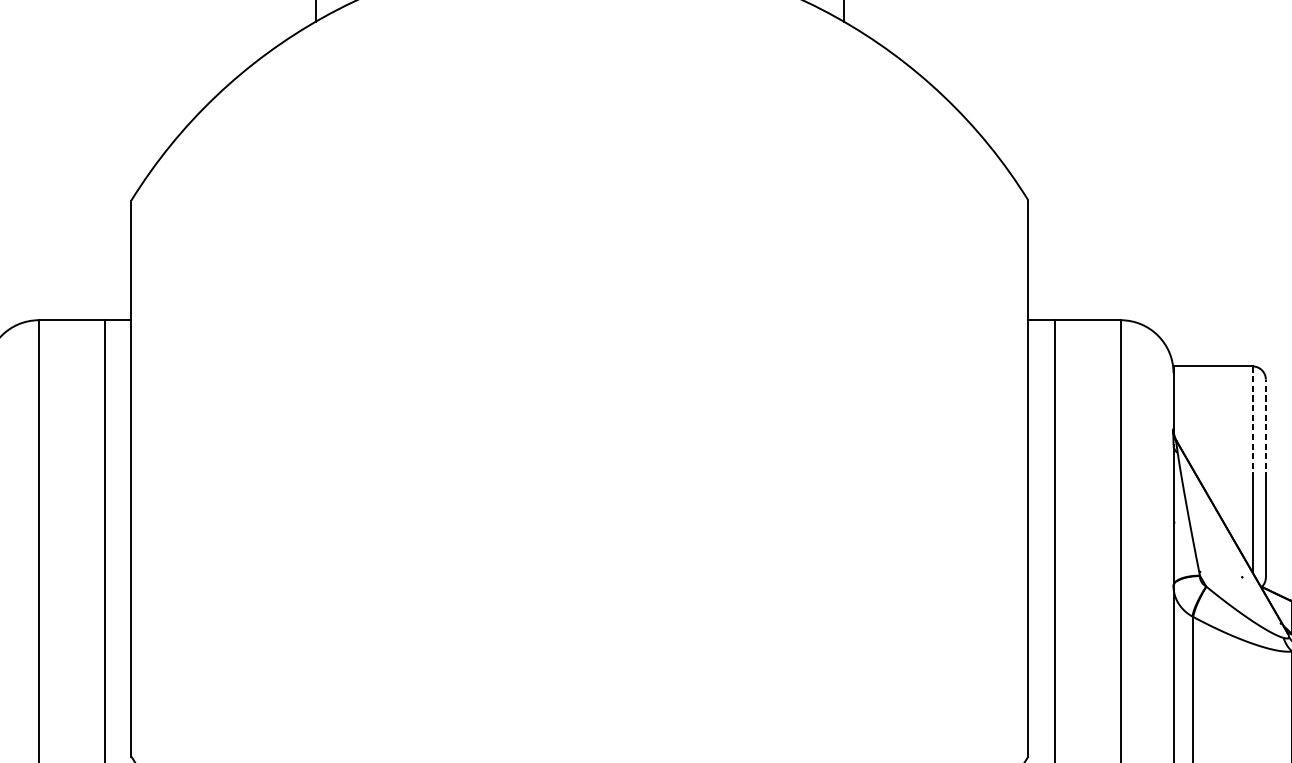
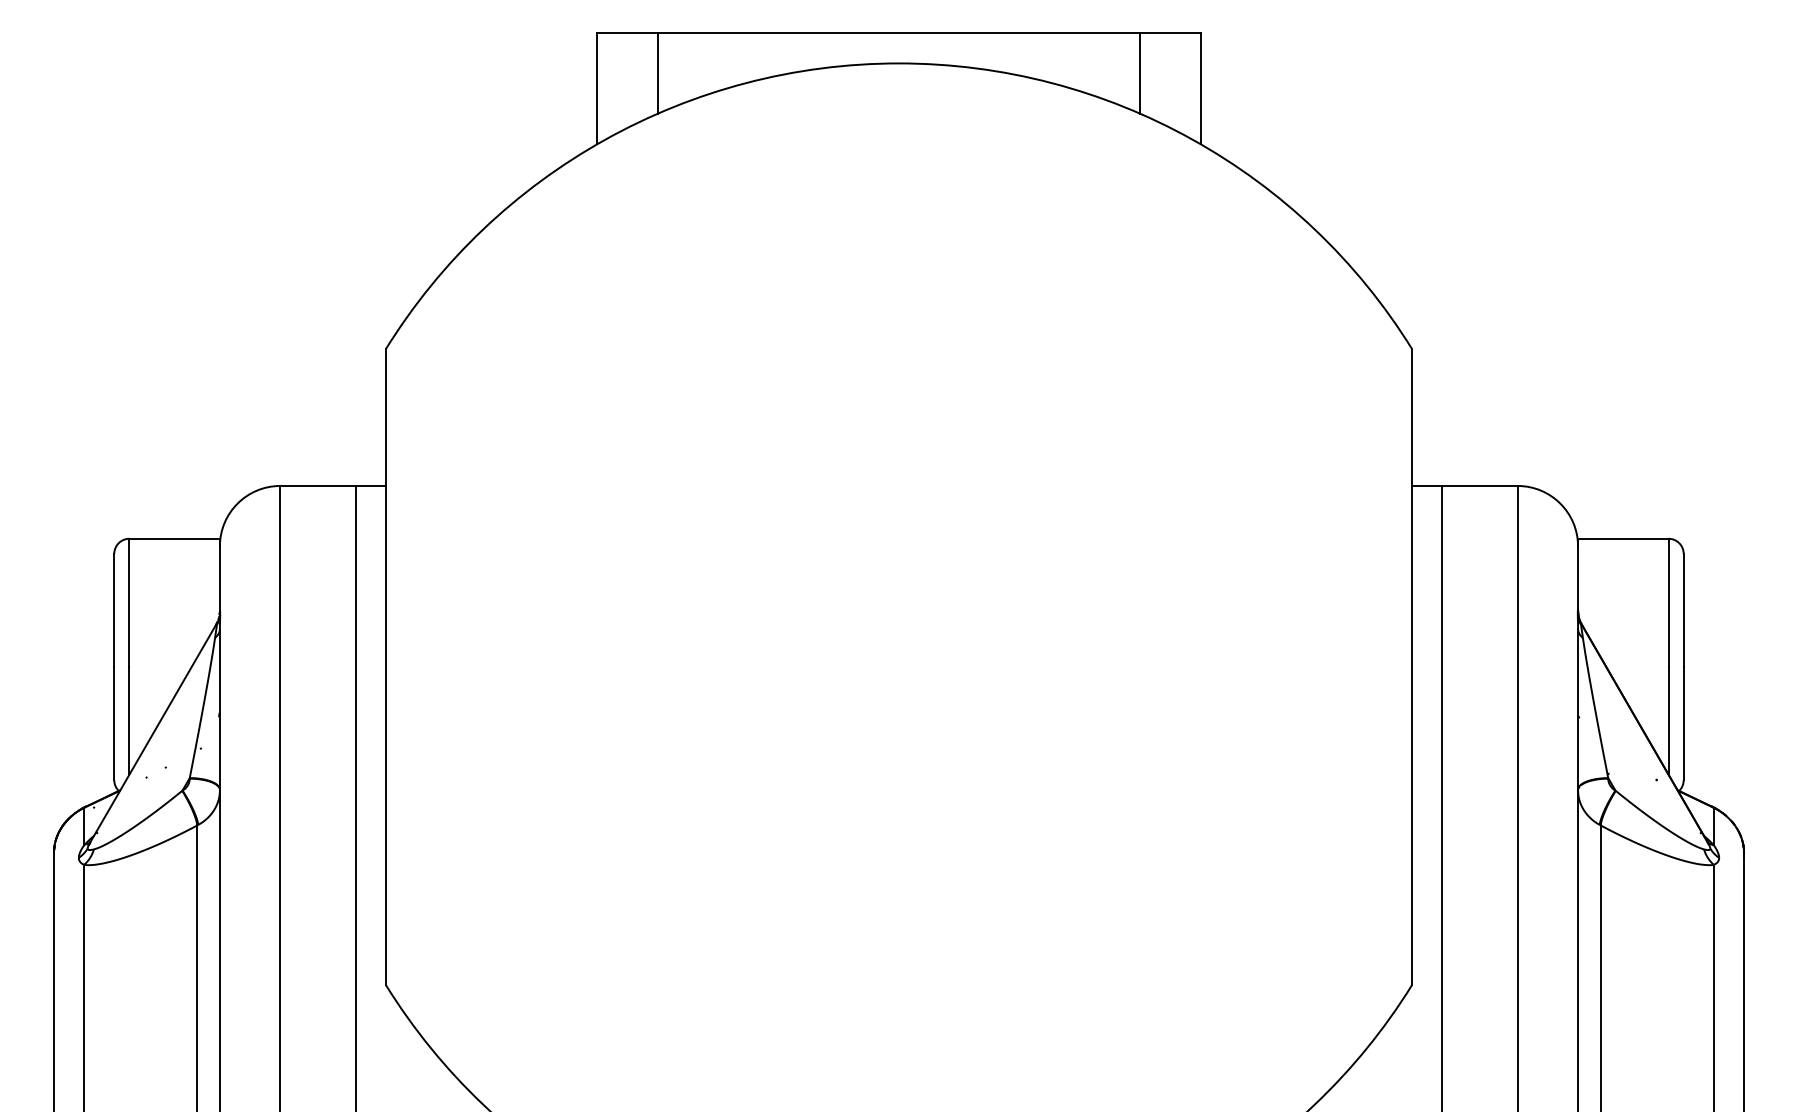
line: (1252, 422) -> (1668, 602), dashed -> solid
line: (1265, 429) -> (1683, 610), dashed -> solid

